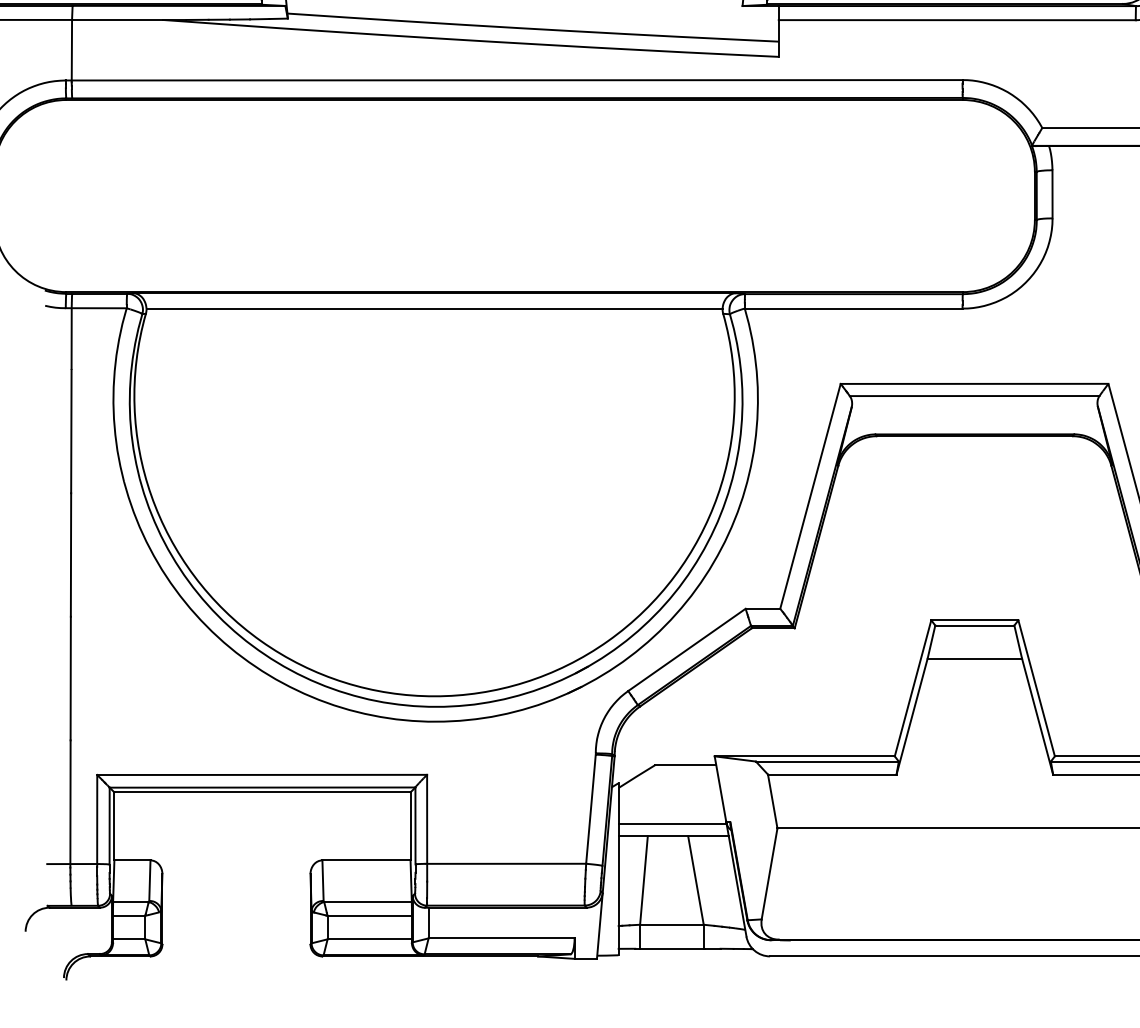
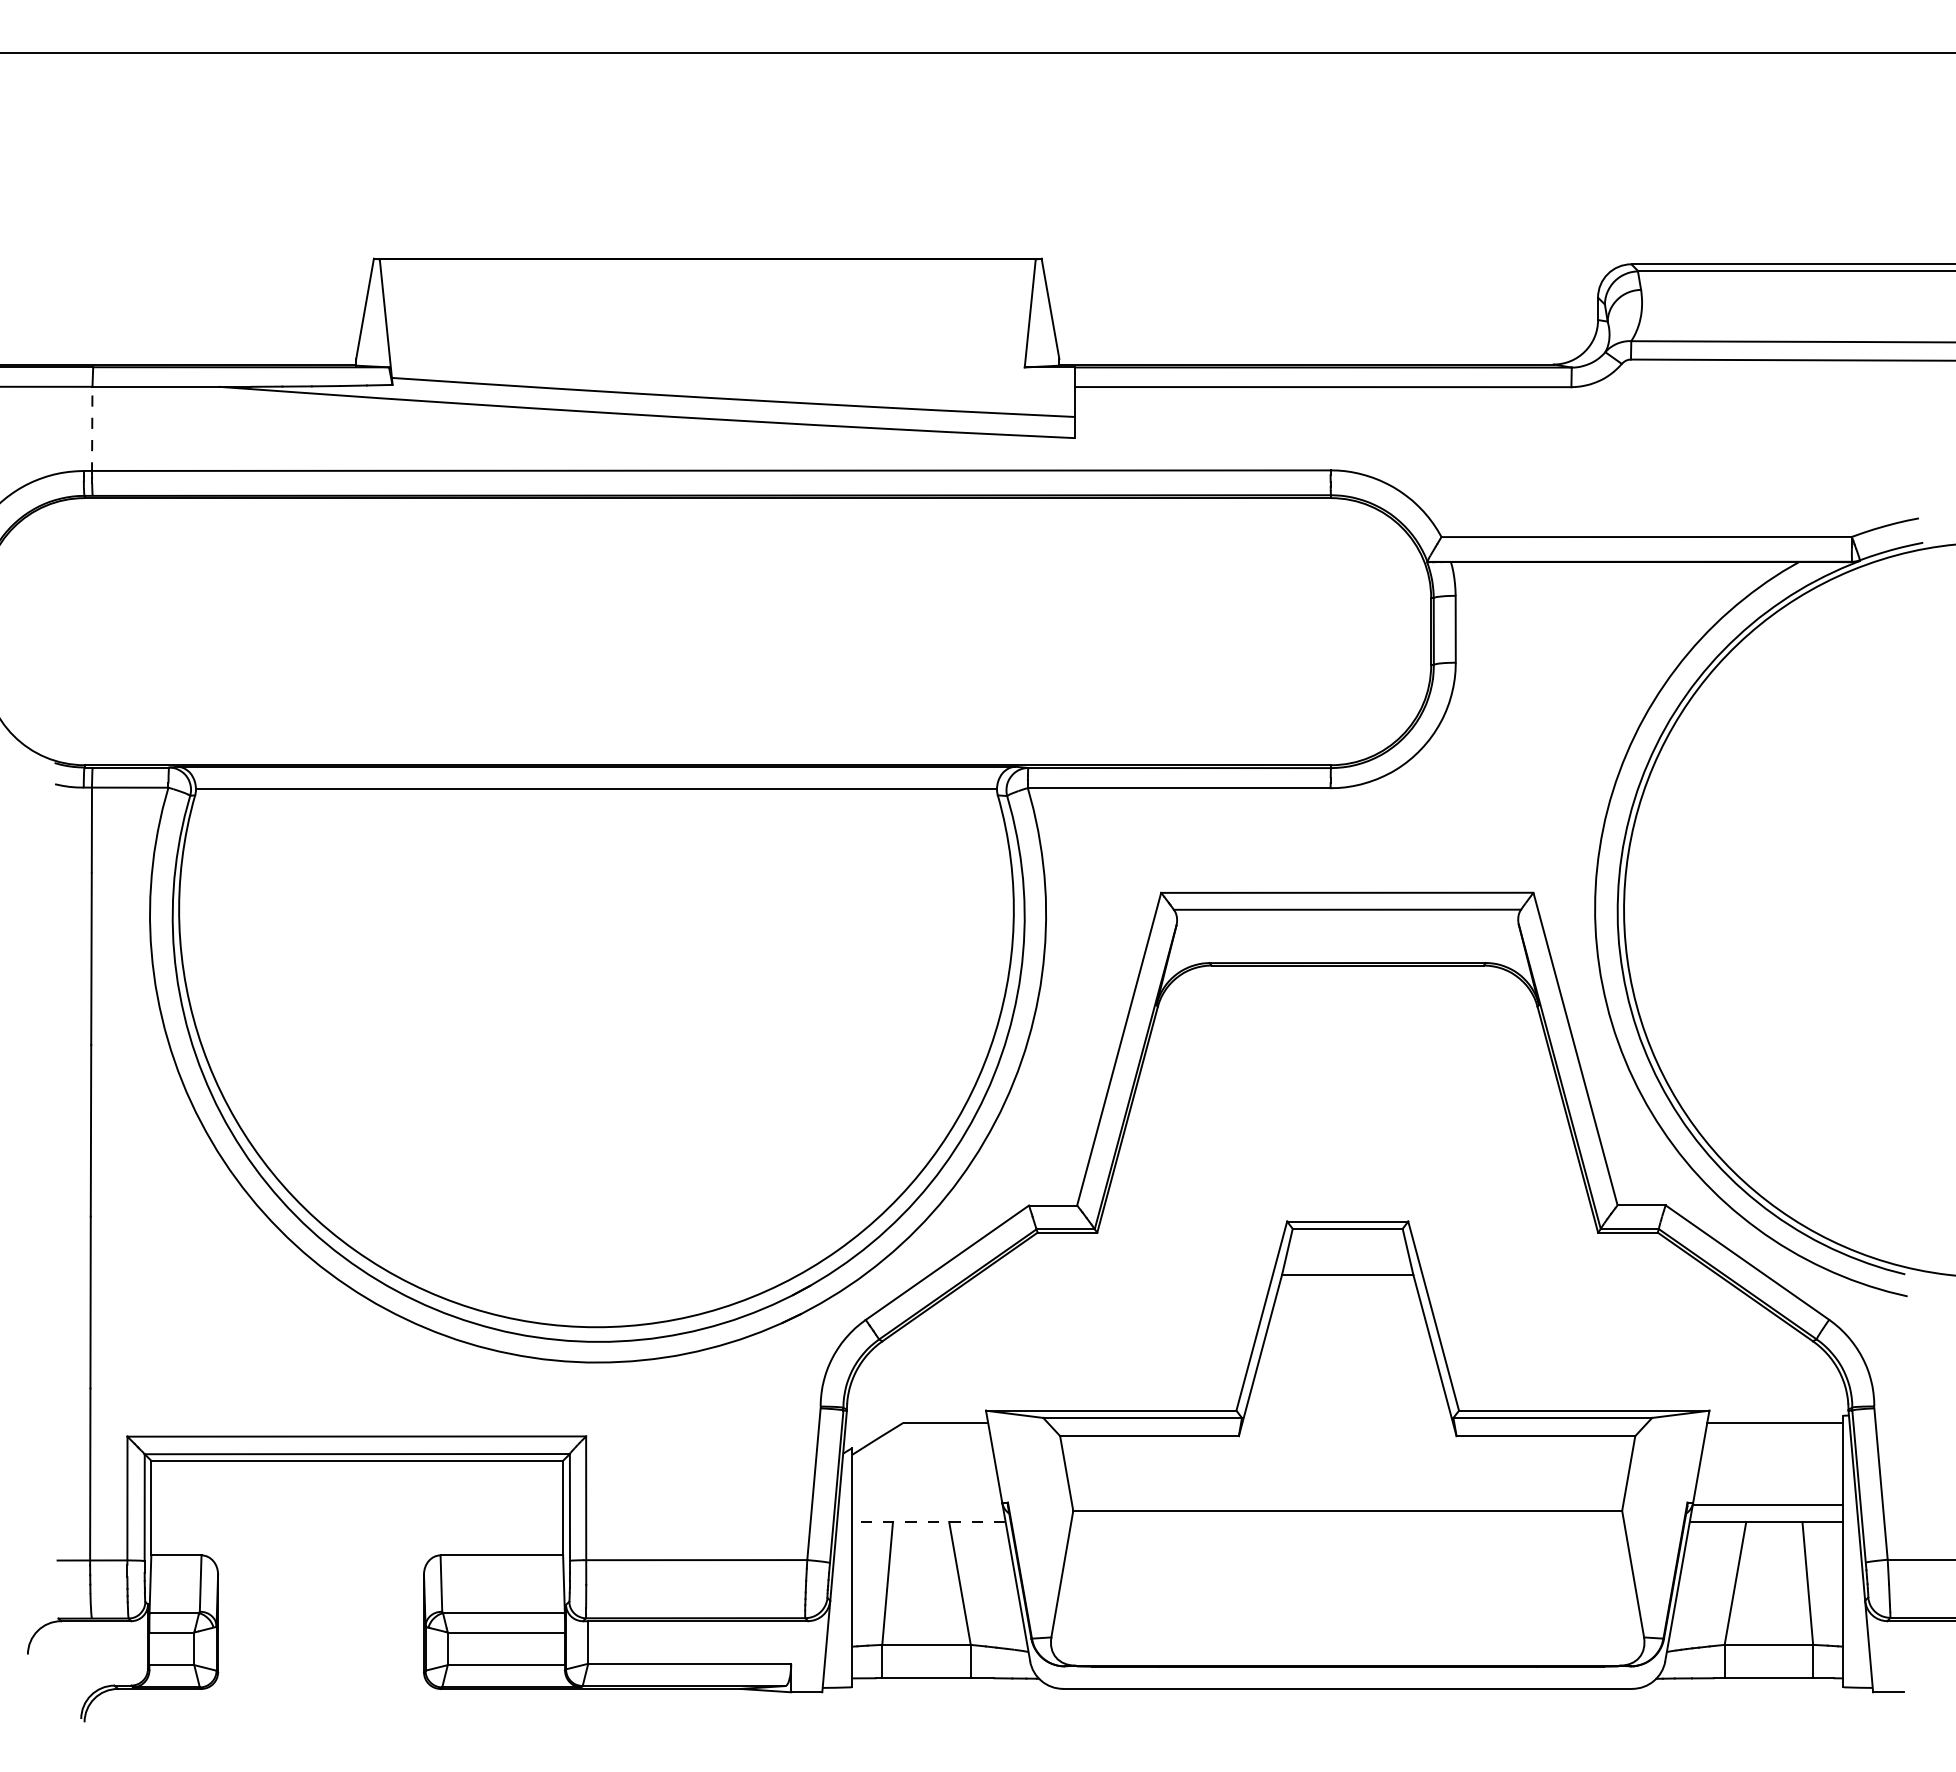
line: (72, 50) -> (92, 429), solid -> dashed
line: (672, 824) -> (927, 1505), removed
line: (674, 836) -> (929, 1522), solid -> dashed

